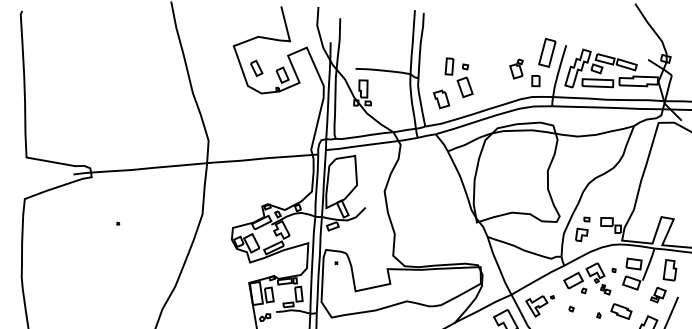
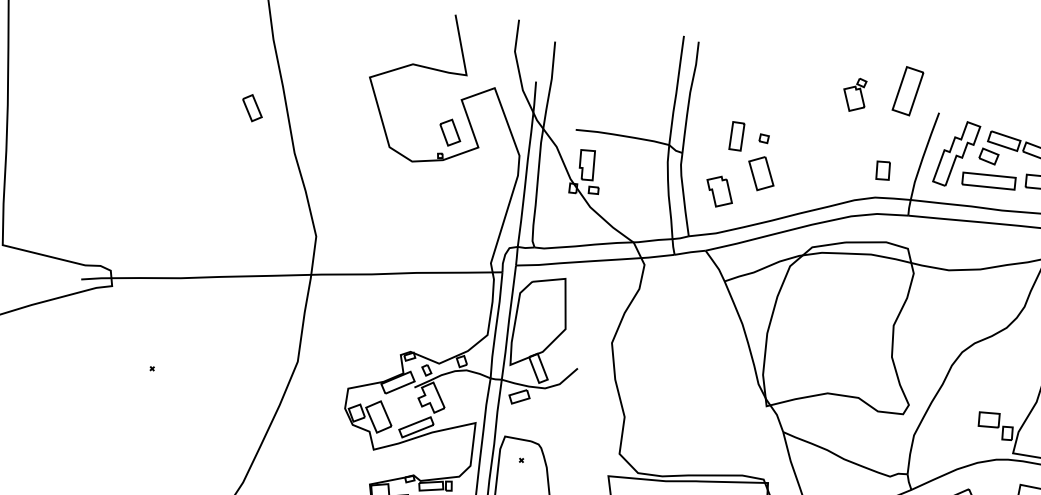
part: (547, 52) -> (908, 90), moved
part: (256, 68) -> (252, 108), moved
part: (516, 68) -> (854, 93), moved
part: (582, 229) -> (946, 429), removed

